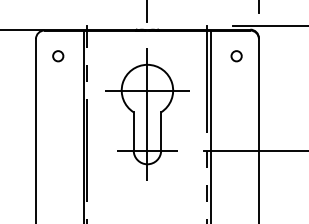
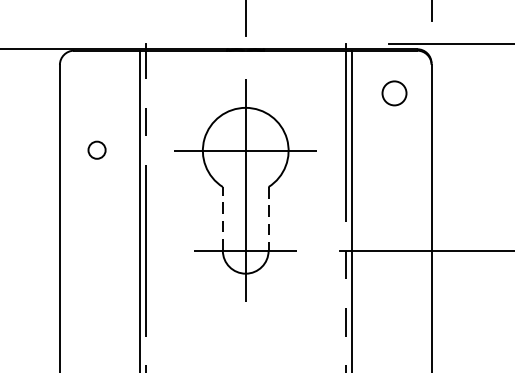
circle: (58, 56) -> (97, 150), moved
circle: (236, 56) -> (394, 93), size x1.4
line: (133, 130) -> (222, 217), solid -> dashed
line: (161, 131) -> (269, 219), solid -> dashed

